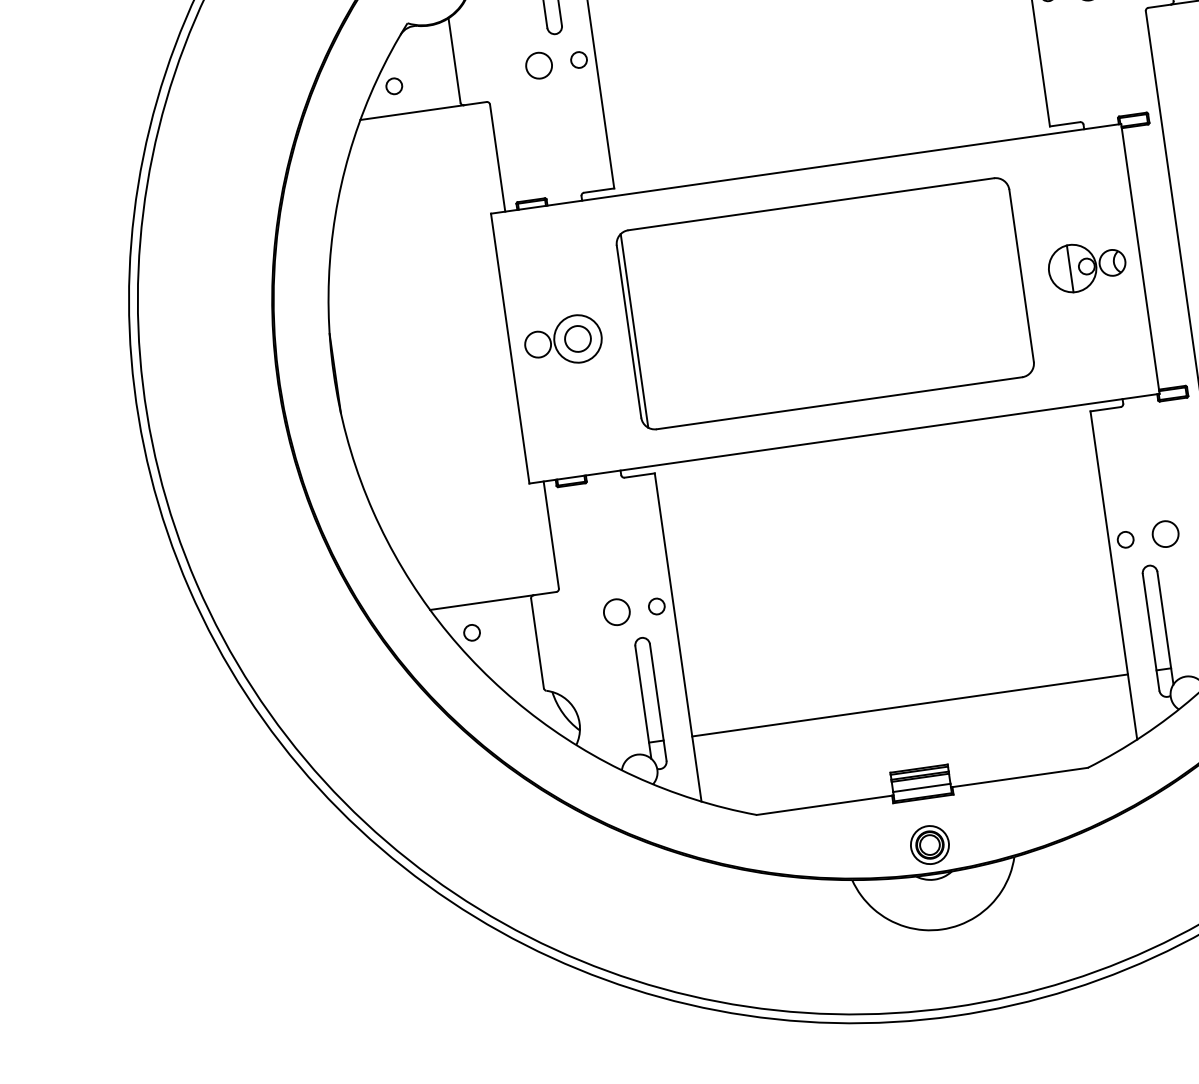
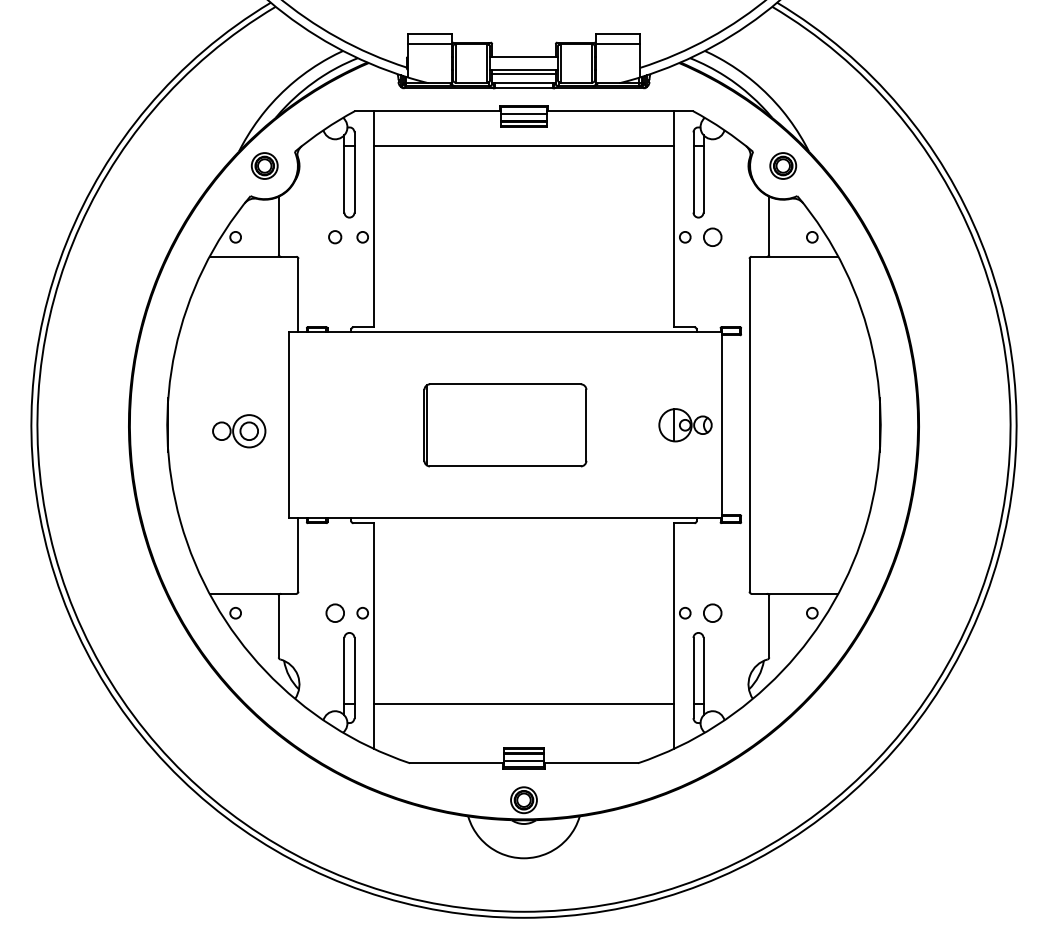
circle: (537, 64) -> (334, 236), size x0.7
part: (825, 304) -> (505, 425), size x0.6
part: (563, 341) -> (239, 431), moved

